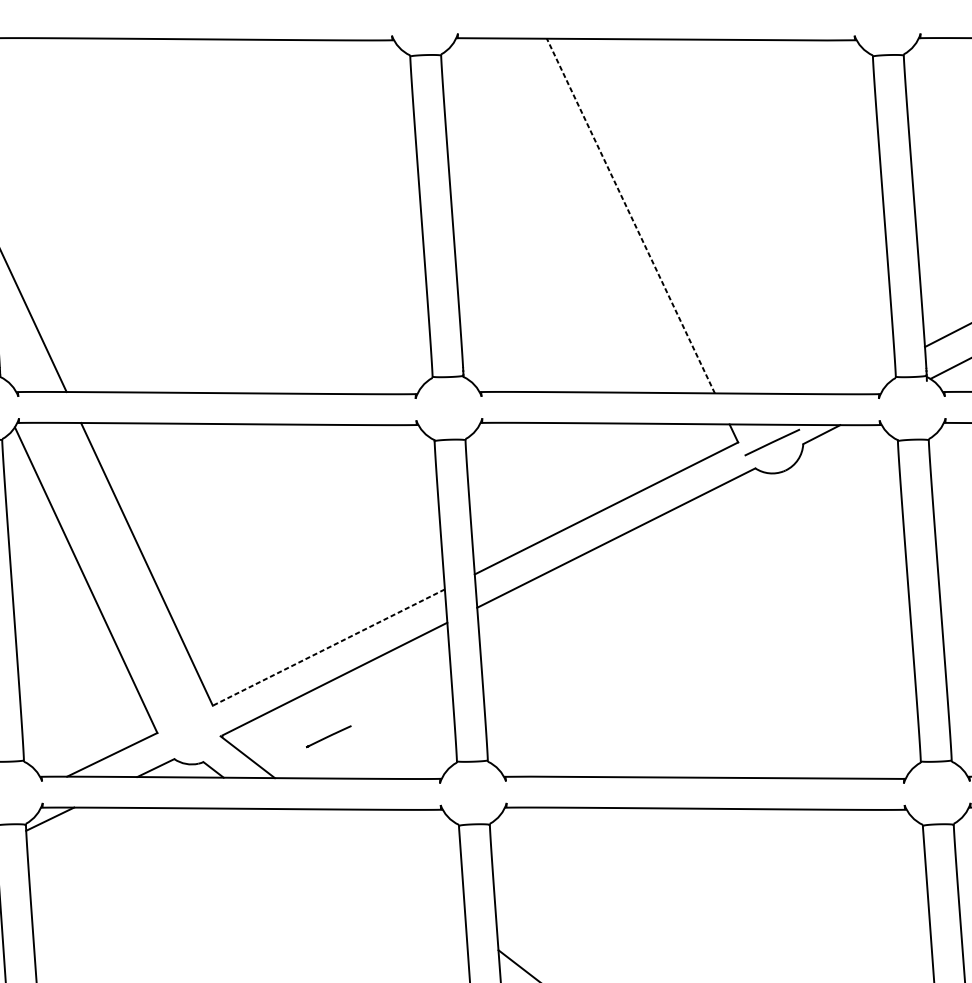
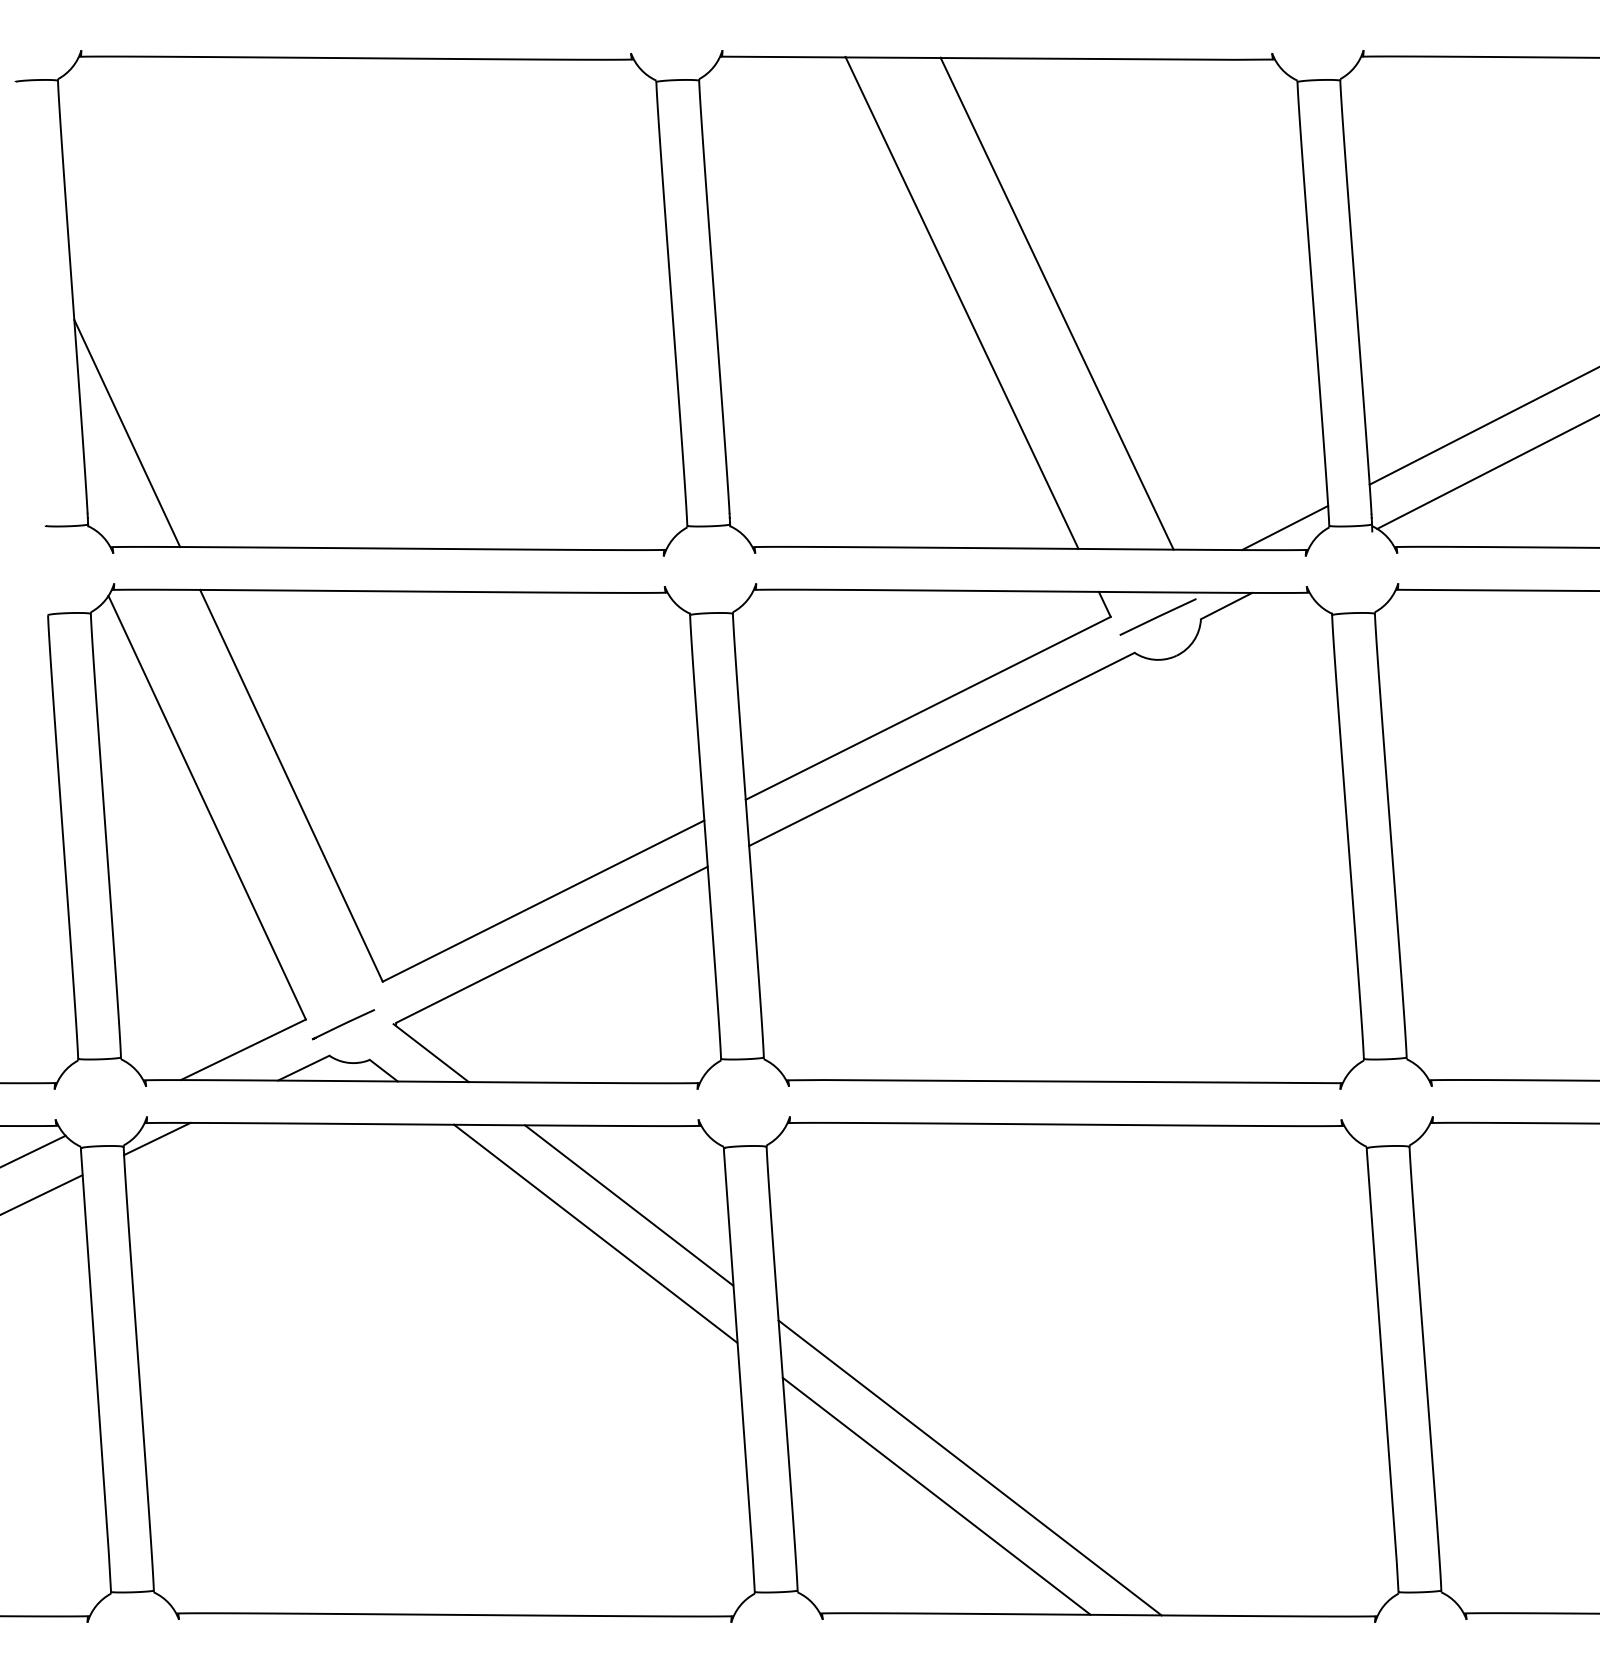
line: (630, 215) -> (961, 302), dashed -> solid
line: (699, 216) -> (1056, 303), added
line: (864, 377) -> (1285, 527), added
line: (328, 647) -> (543, 901), dashed -> solid
line: (328, 736) -> (342, 1024), moved
line: (390, 867) -> (629, 1205), added
line: (366, 887) -> (595, 1233), added

